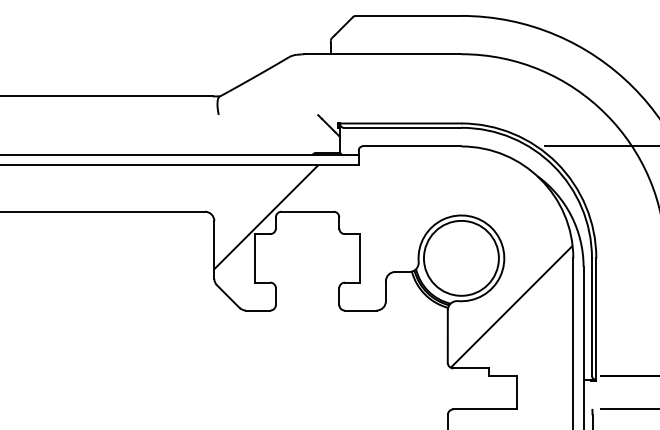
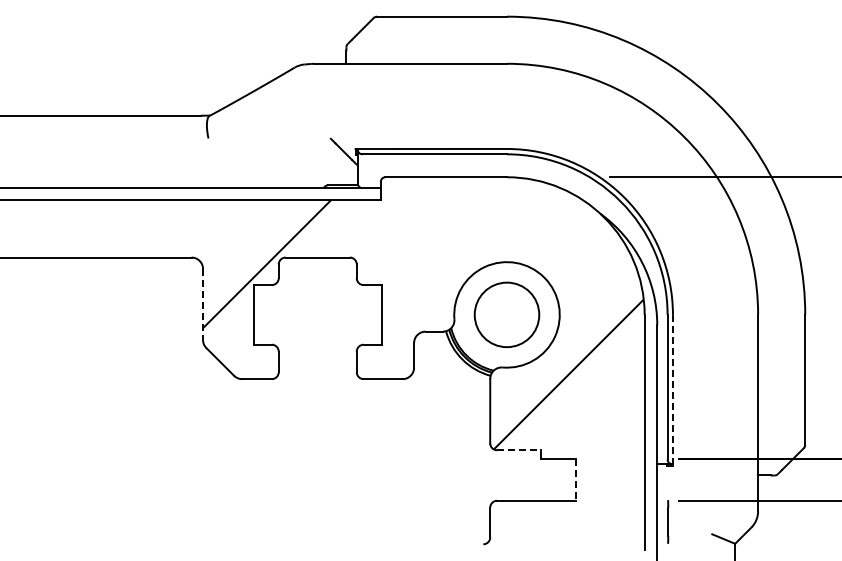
line: (214, 250) -> (203, 305), solid -> dashed
circle: (461, 258) -> (506, 314), size x0.7
line: (595, 319) -> (672, 390), solid -> dashed
line: (471, 368) -> (519, 450), solid -> dashed
line: (517, 392) -> (575, 480), solid -> dashed

